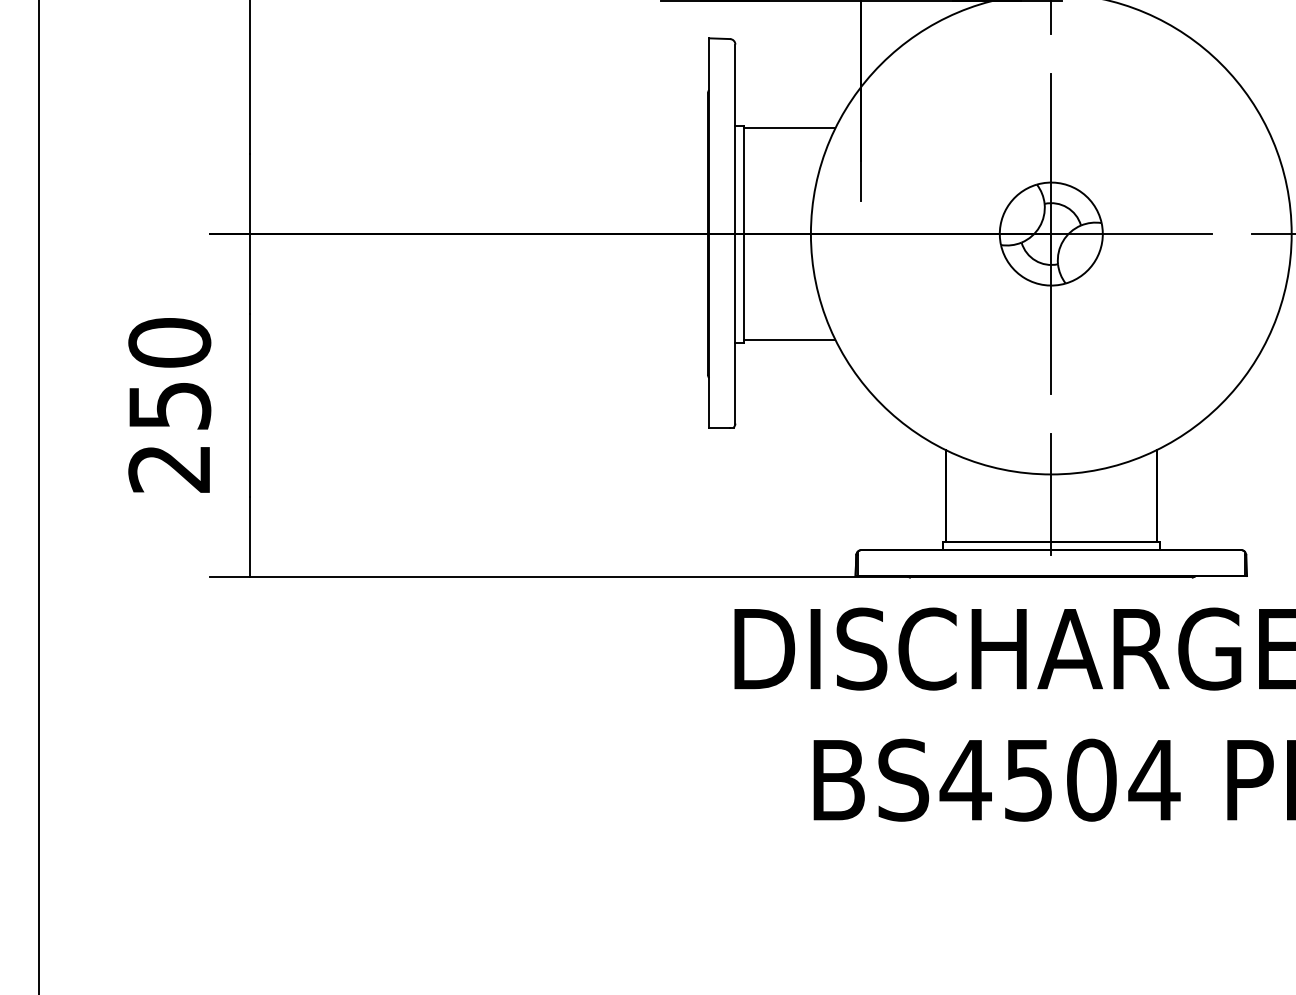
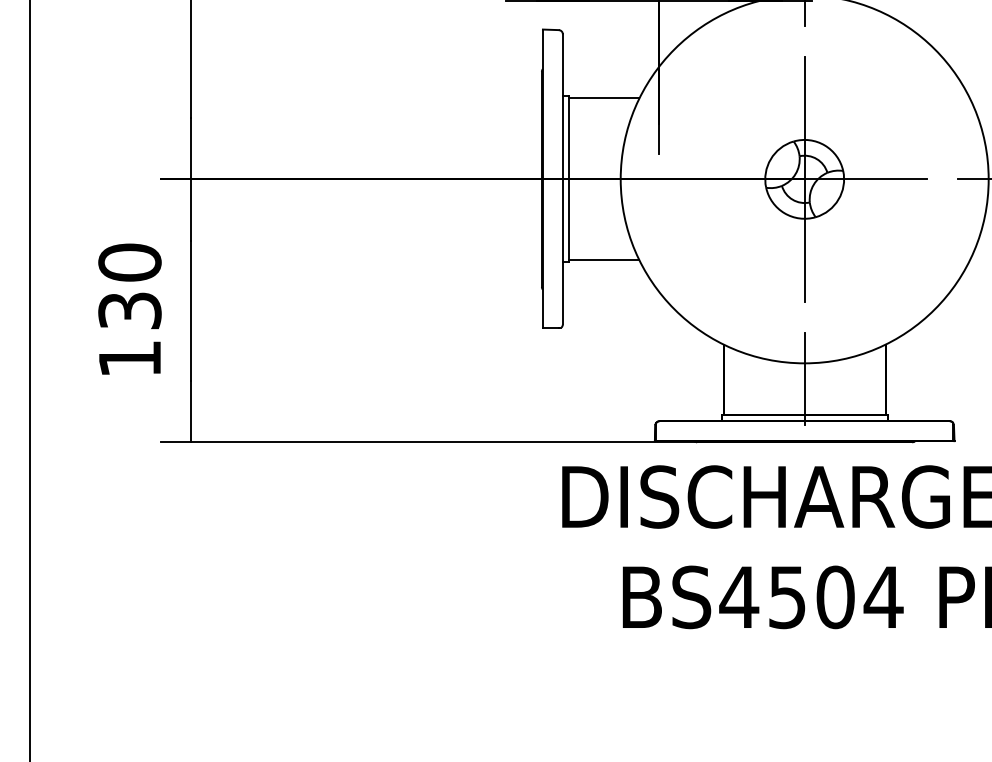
text: (169, 437) -> (129, 335), 250 -> 130

